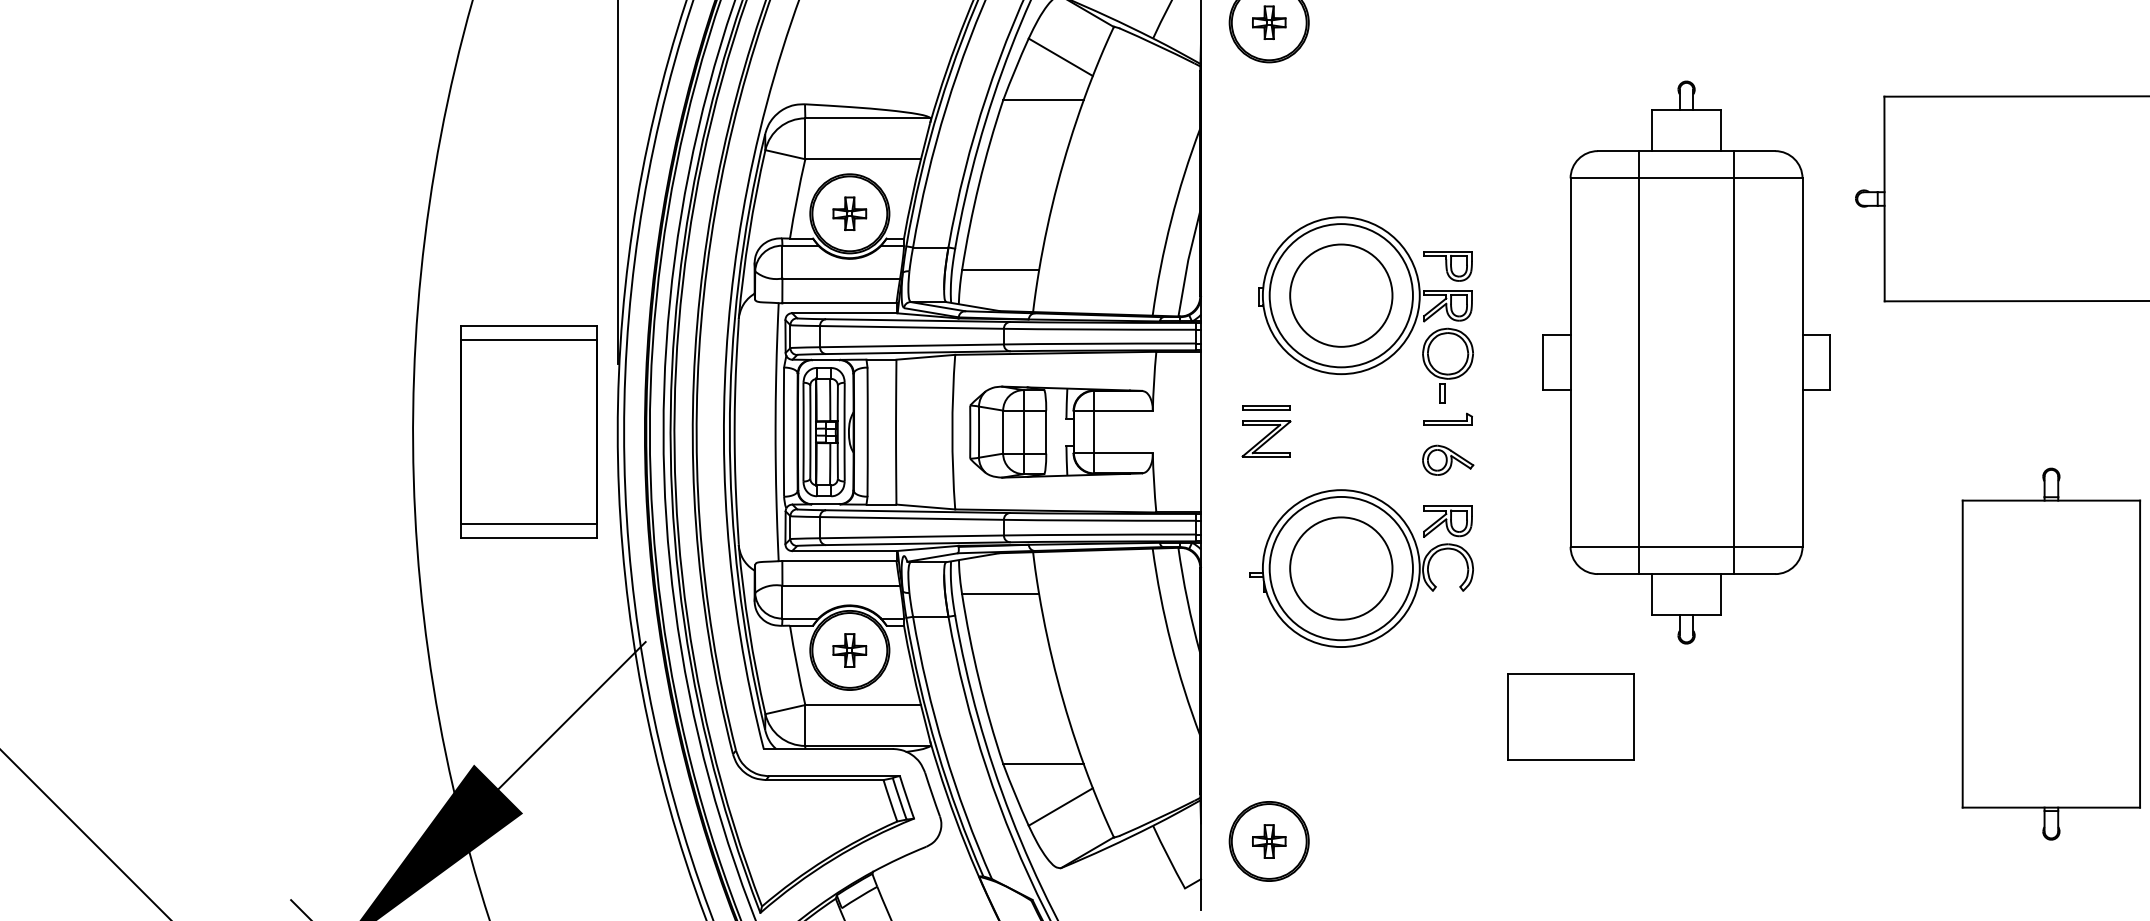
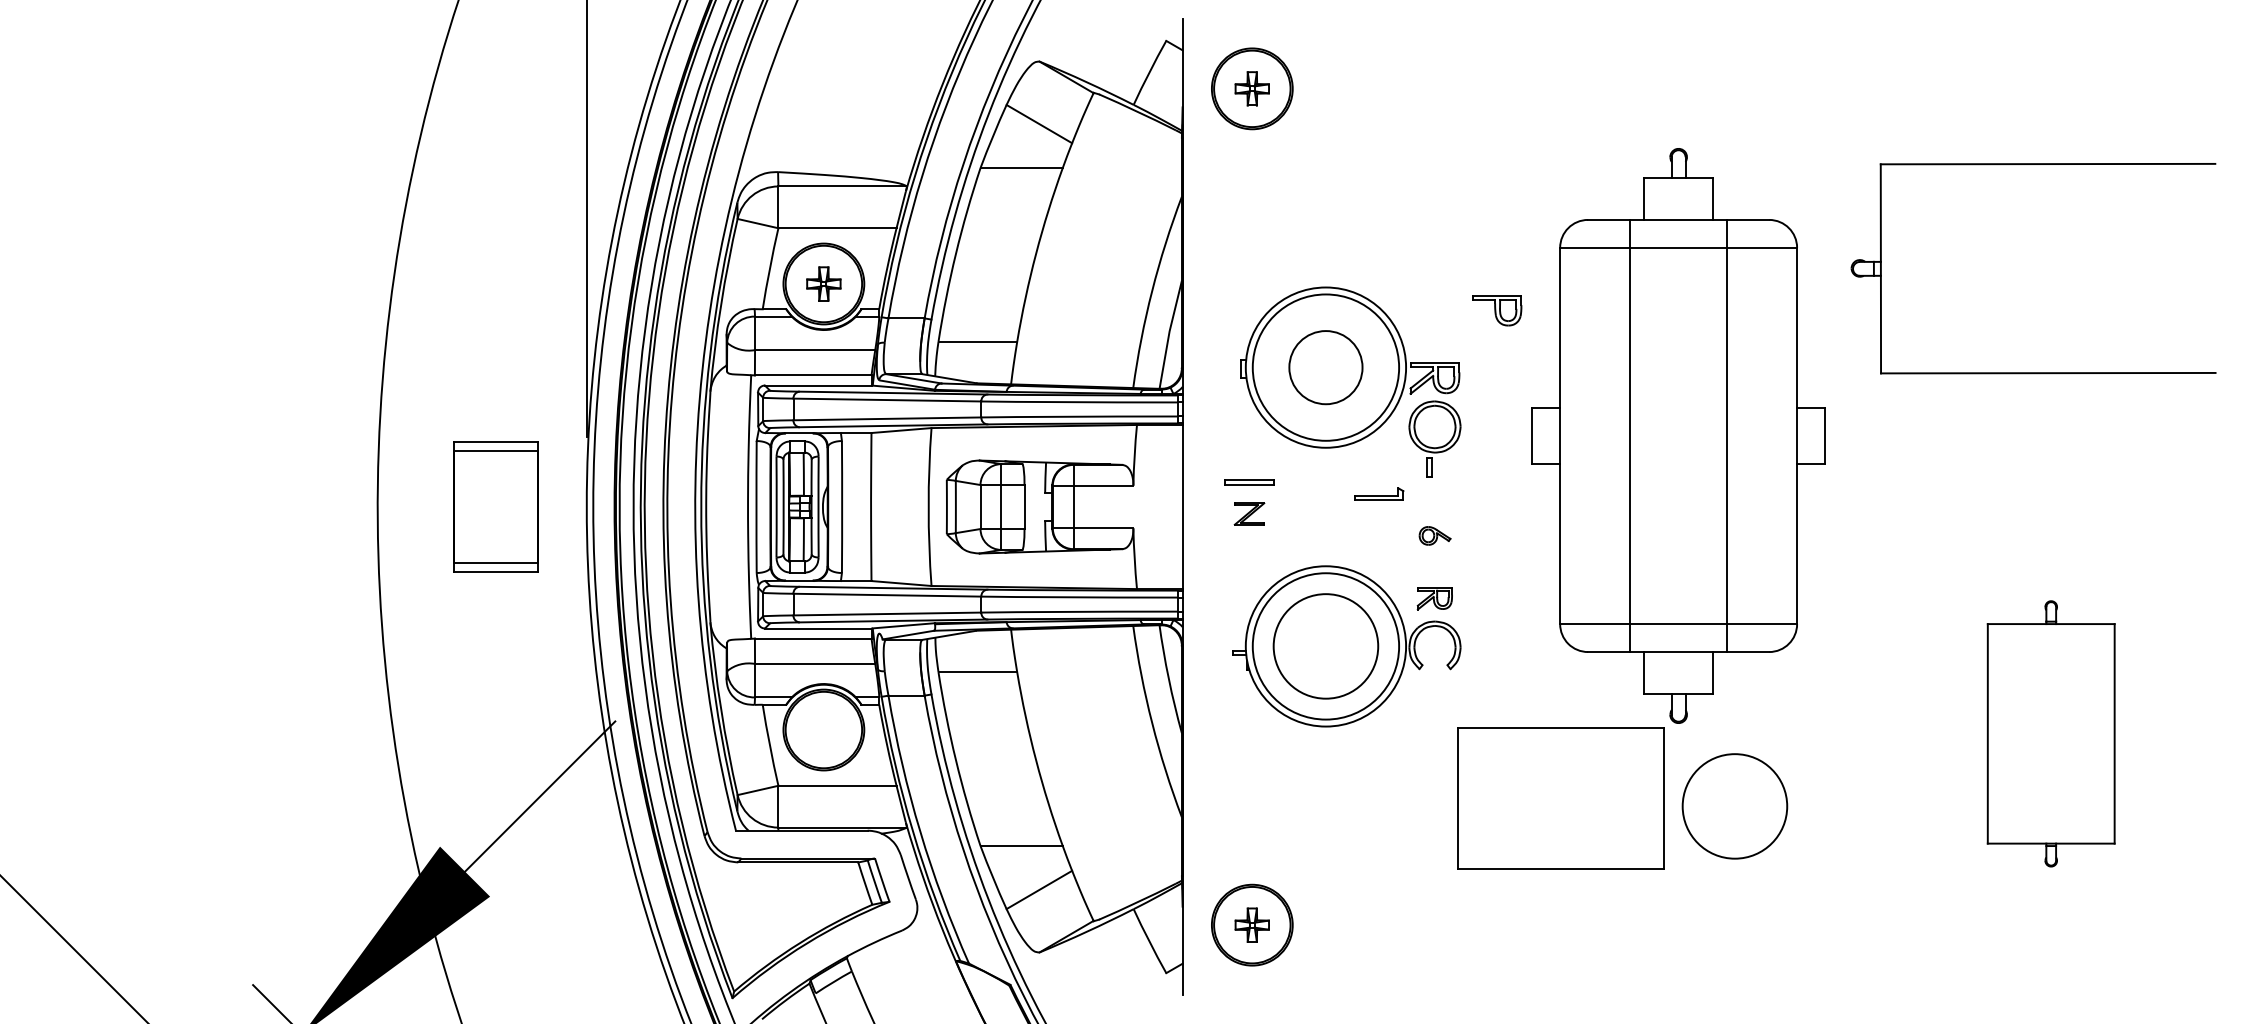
part: (1448, 266) -> (1497, 310), moved
circle: (1340, 295) -> (1325, 367), size x0.7
part: (1448, 418) -> (1379, 493), moved
part: (528, 431) -> (495, 506), size x0.6
part: (1266, 438) -> (1249, 513), size x0.6
part: (1447, 460) -> (1434, 535), size x0.6
part: (1447, 521) -> (1434, 598), size x0.7
part: (849, 649) -> (823, 729), removed
part: (2050, 653) -> (2050, 733), size x0.7
part: (1570, 716) -> (1560, 797), size x1.6
circle: (1741, 725) -> (1734, 806), added

